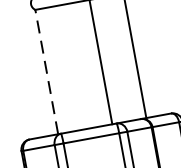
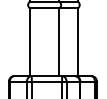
line: (46, 72) -> (29, 42), dashed -> solid

